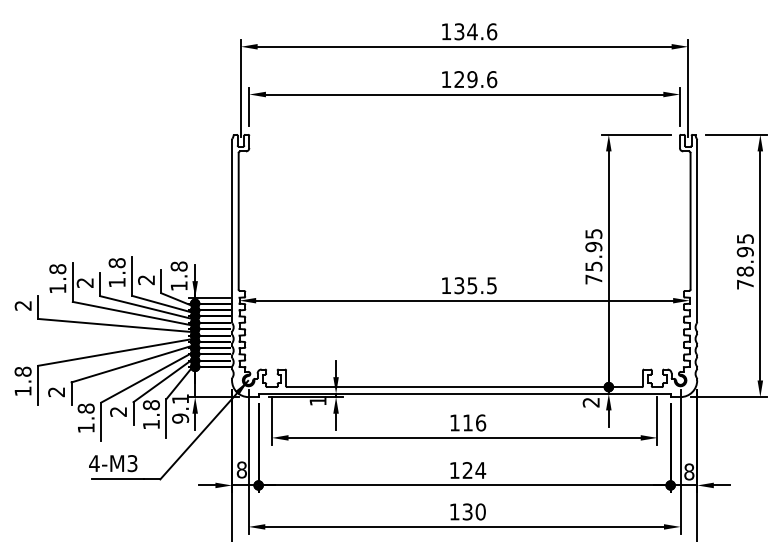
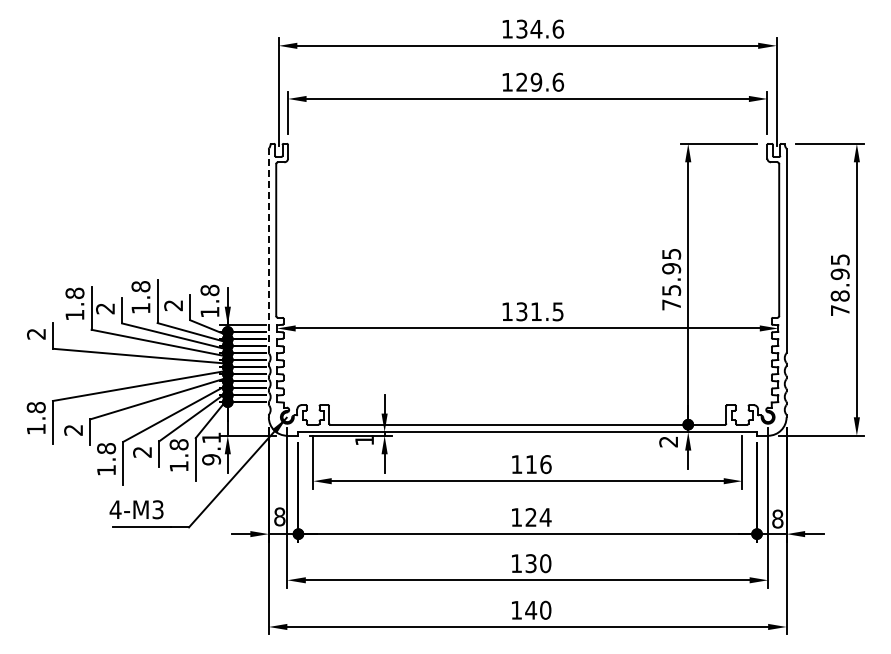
line: (231, 230) -> (268, 250), solid -> dashed
text: (472, 285) -> (536, 311), 135.5 -> 131.5

